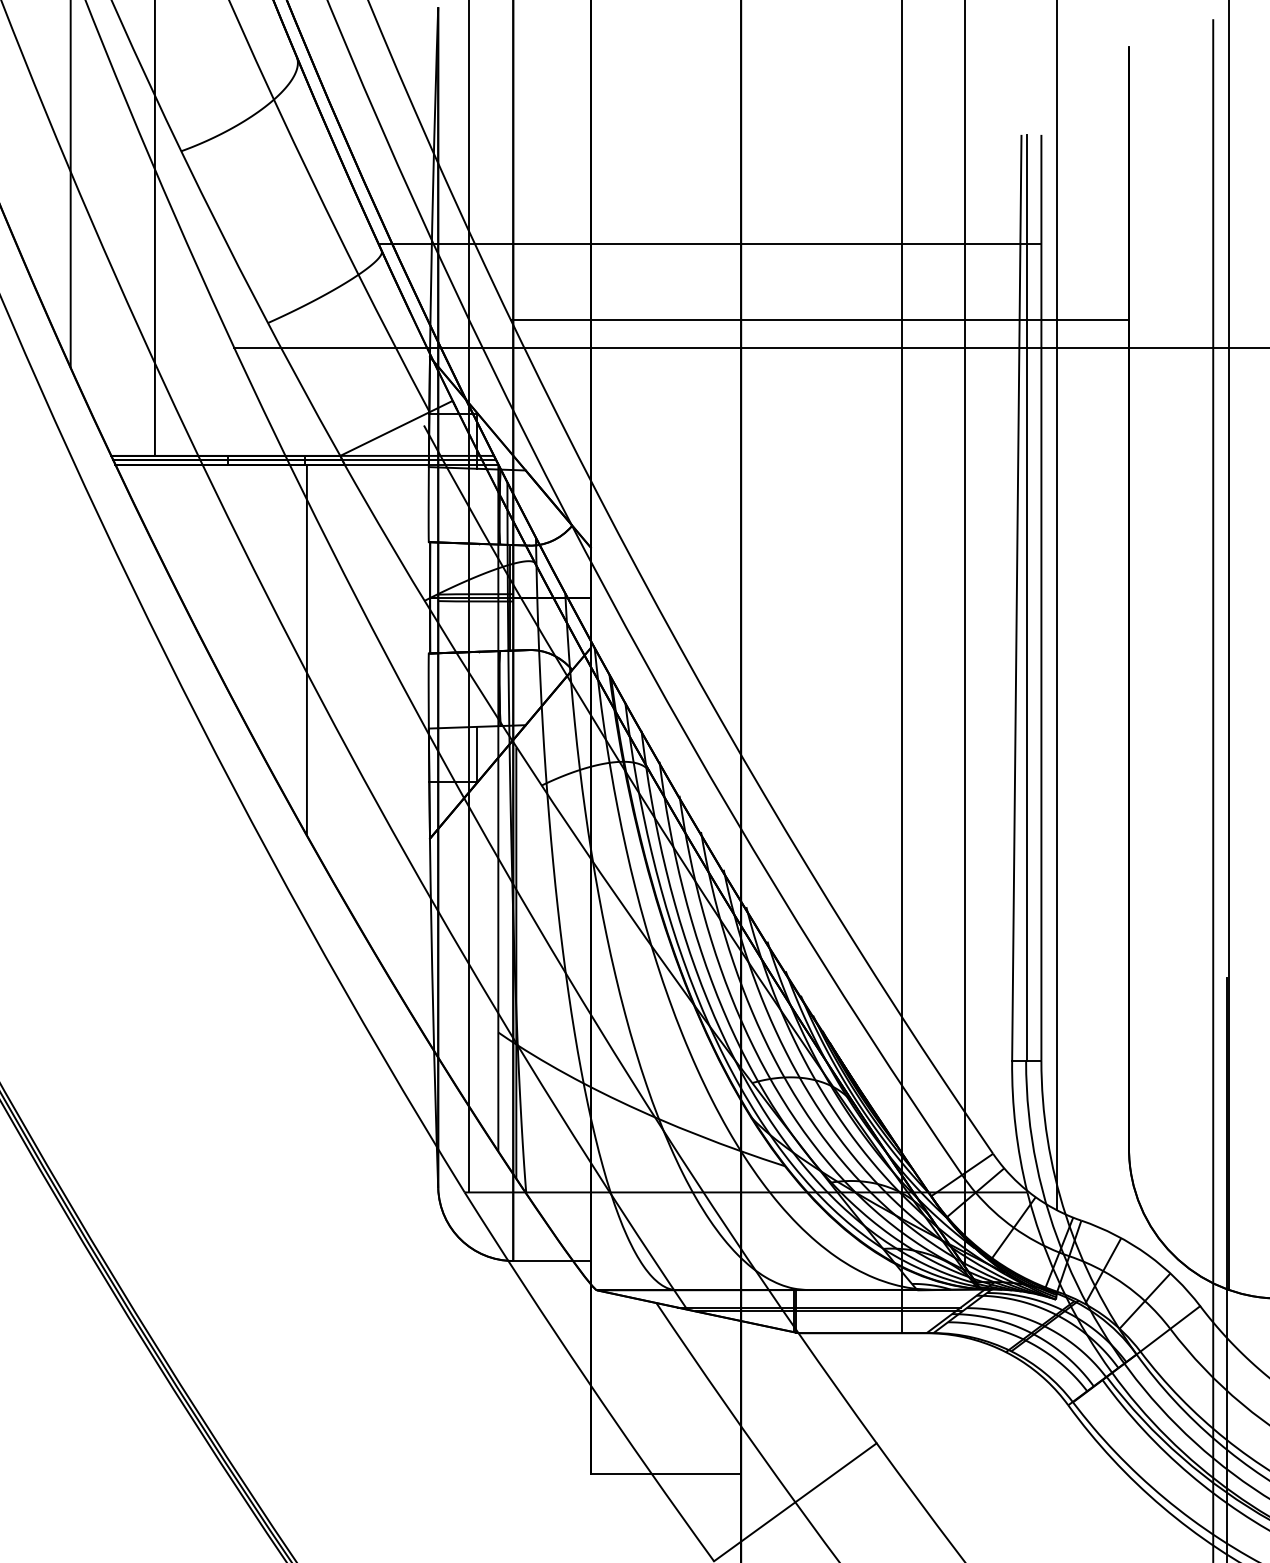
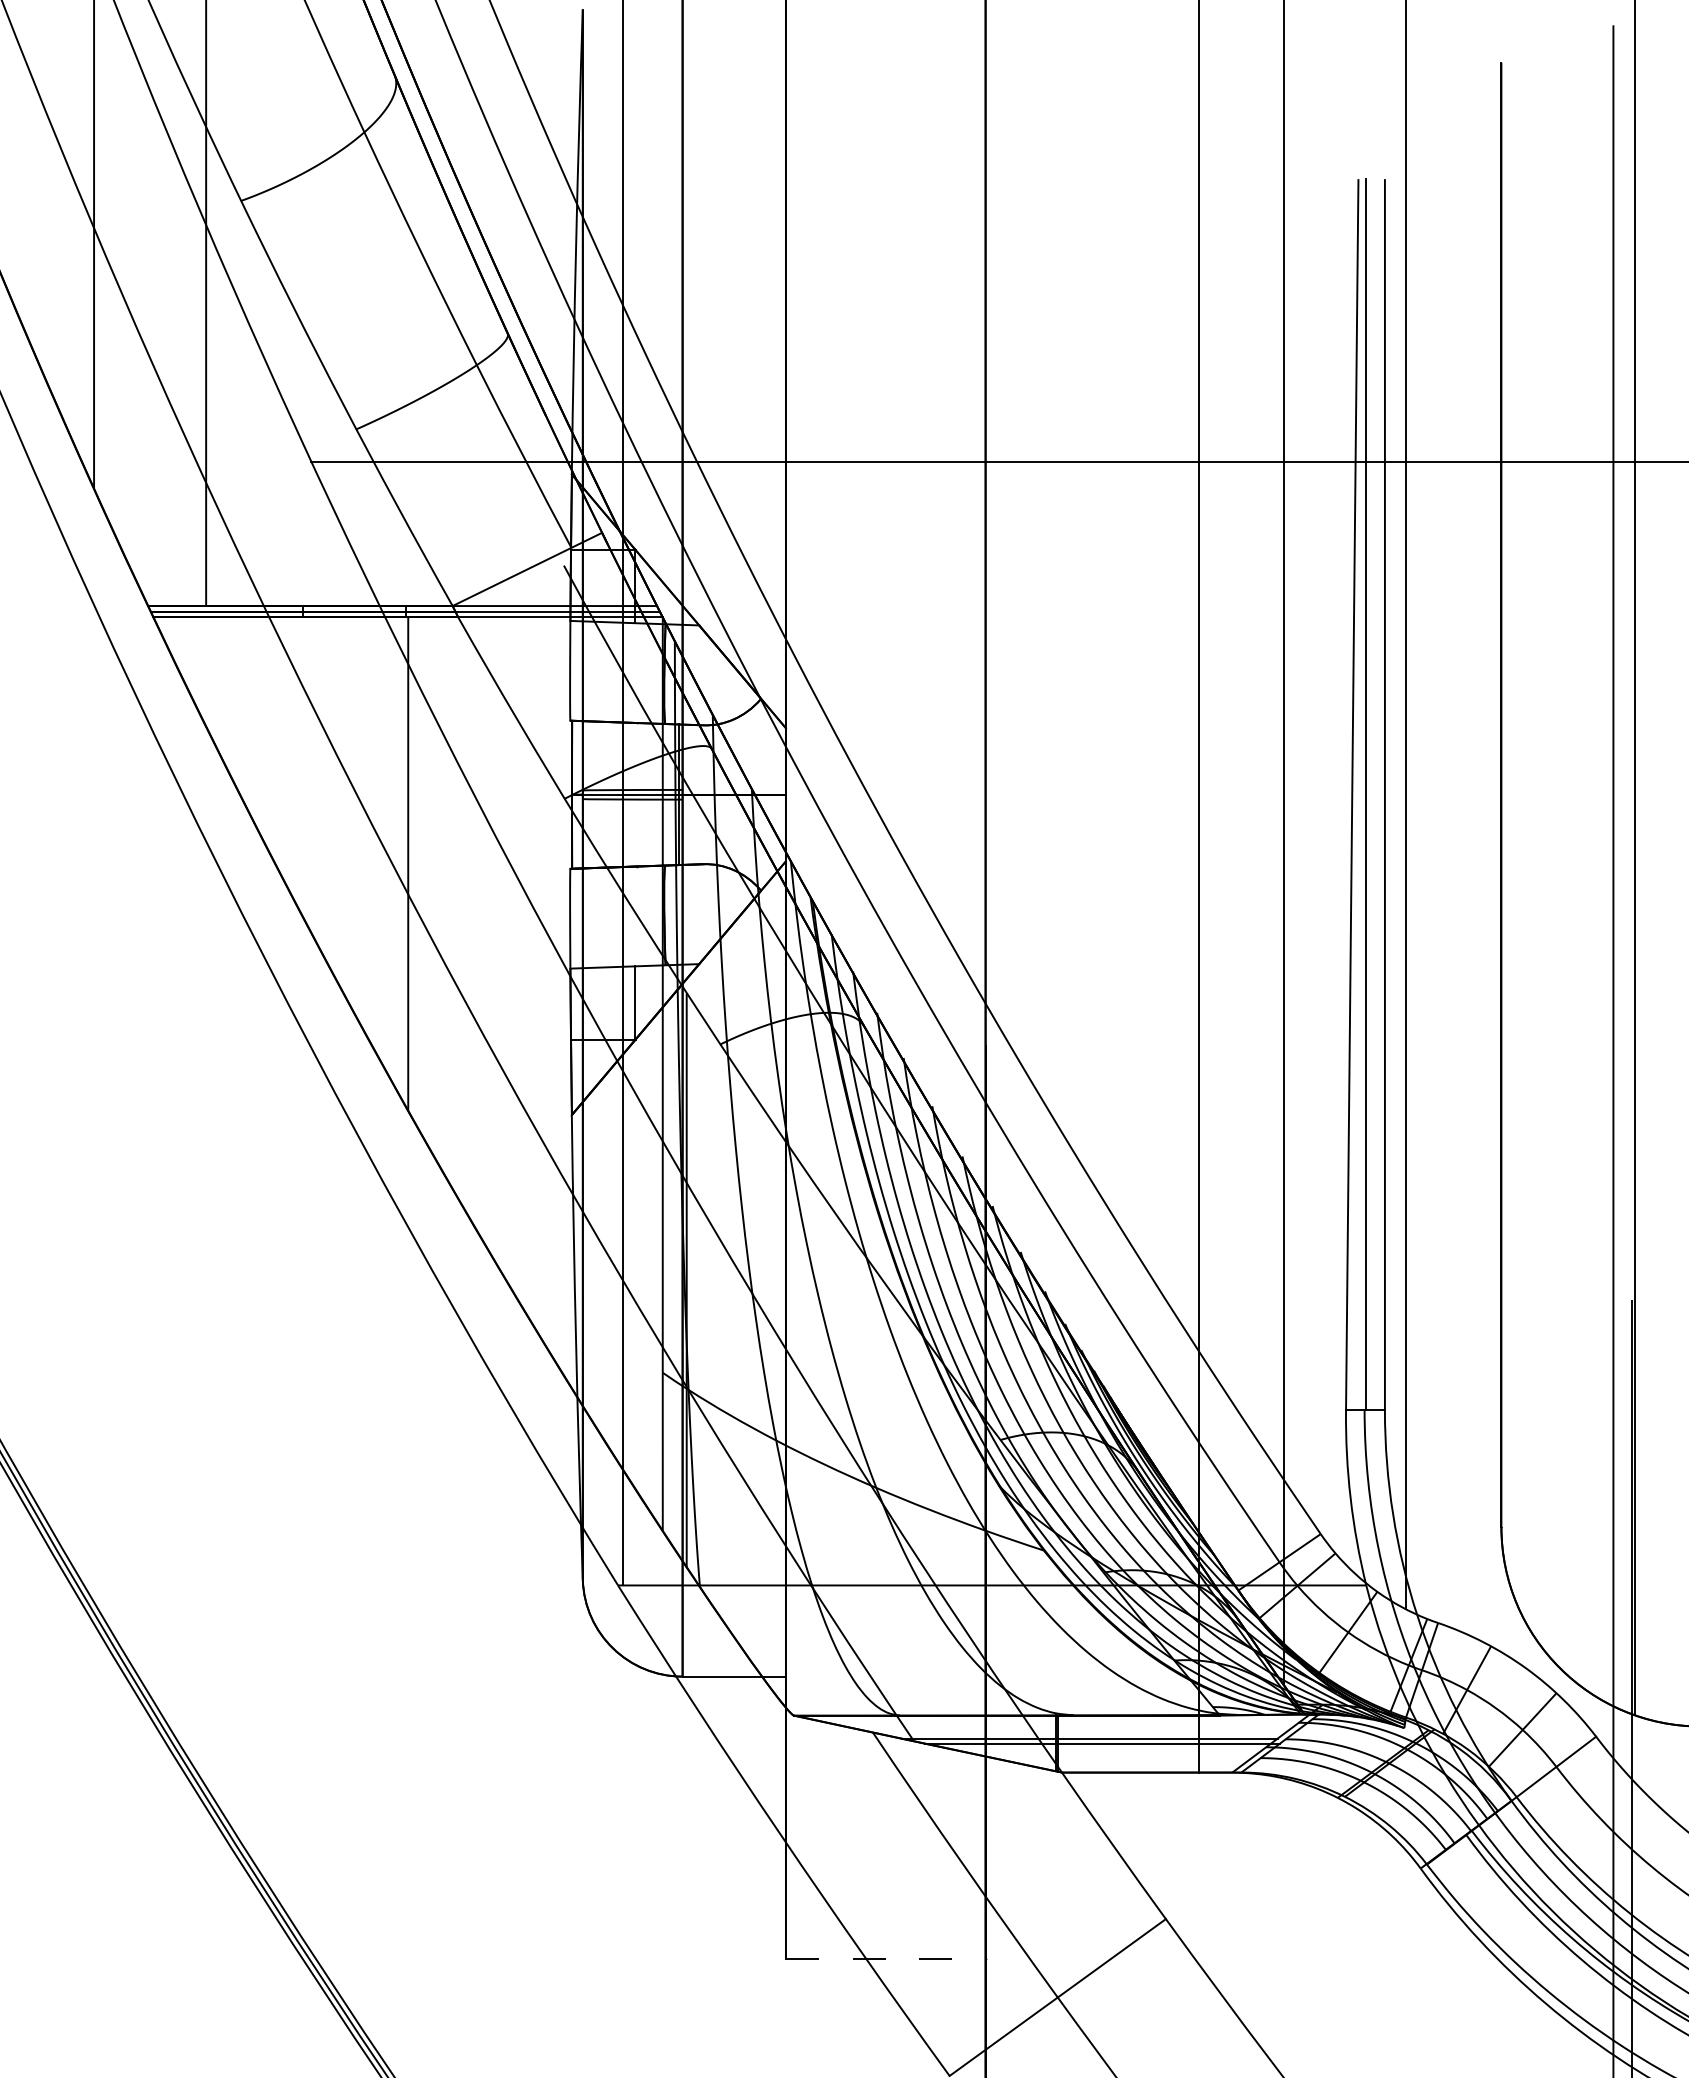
line: (709, 244) -> (943, 324), removed
line: (819, 320) -> (1090, 425), removed
line: (665, 1473) -> (885, 1959), solid -> dashed

